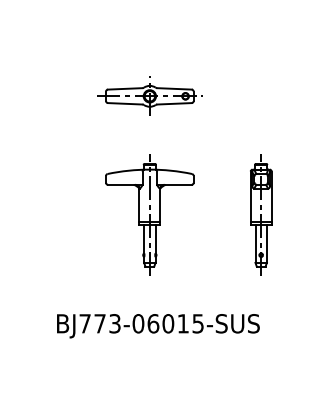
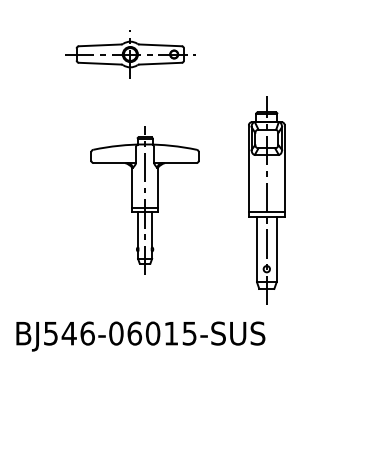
part: (149, 214) -> (144, 199), moved
part: (261, 214) -> (267, 199), size x1.4
text: (99, 323) -> (68, 333), BJ773-06015-SUS -> BJ546-06015-SUS

